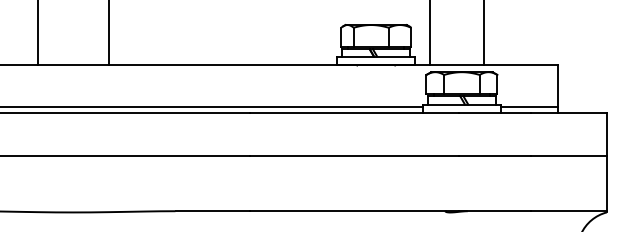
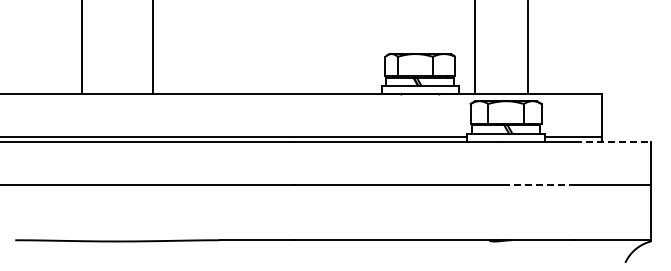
line: (569, 112) -> (613, 141), solid -> dashed
line: (494, 156) -> (538, 185), solid -> dashed

